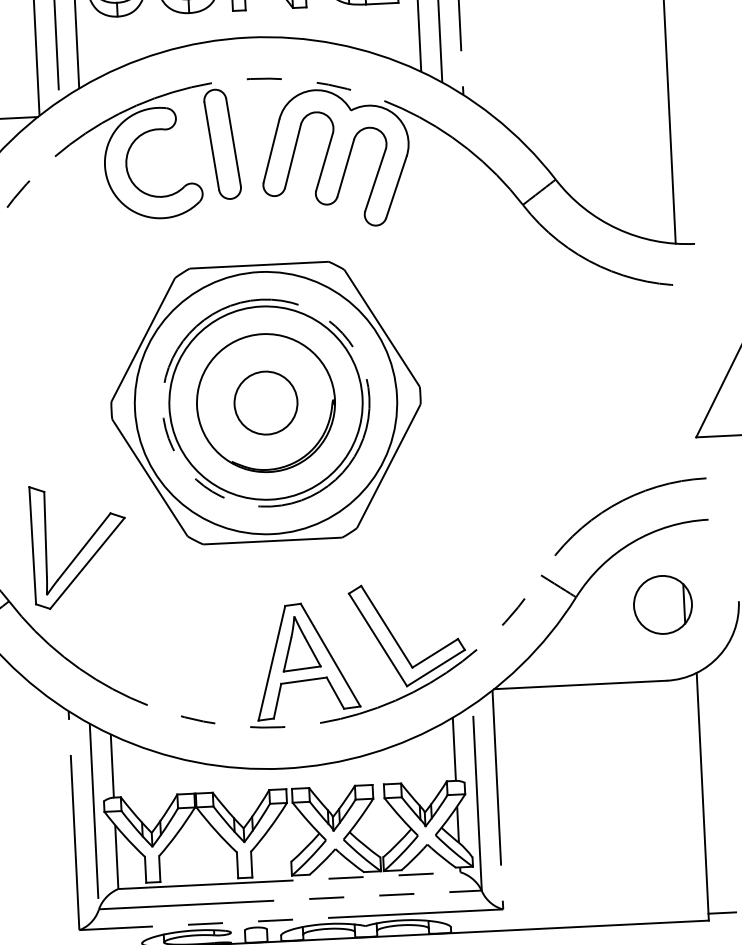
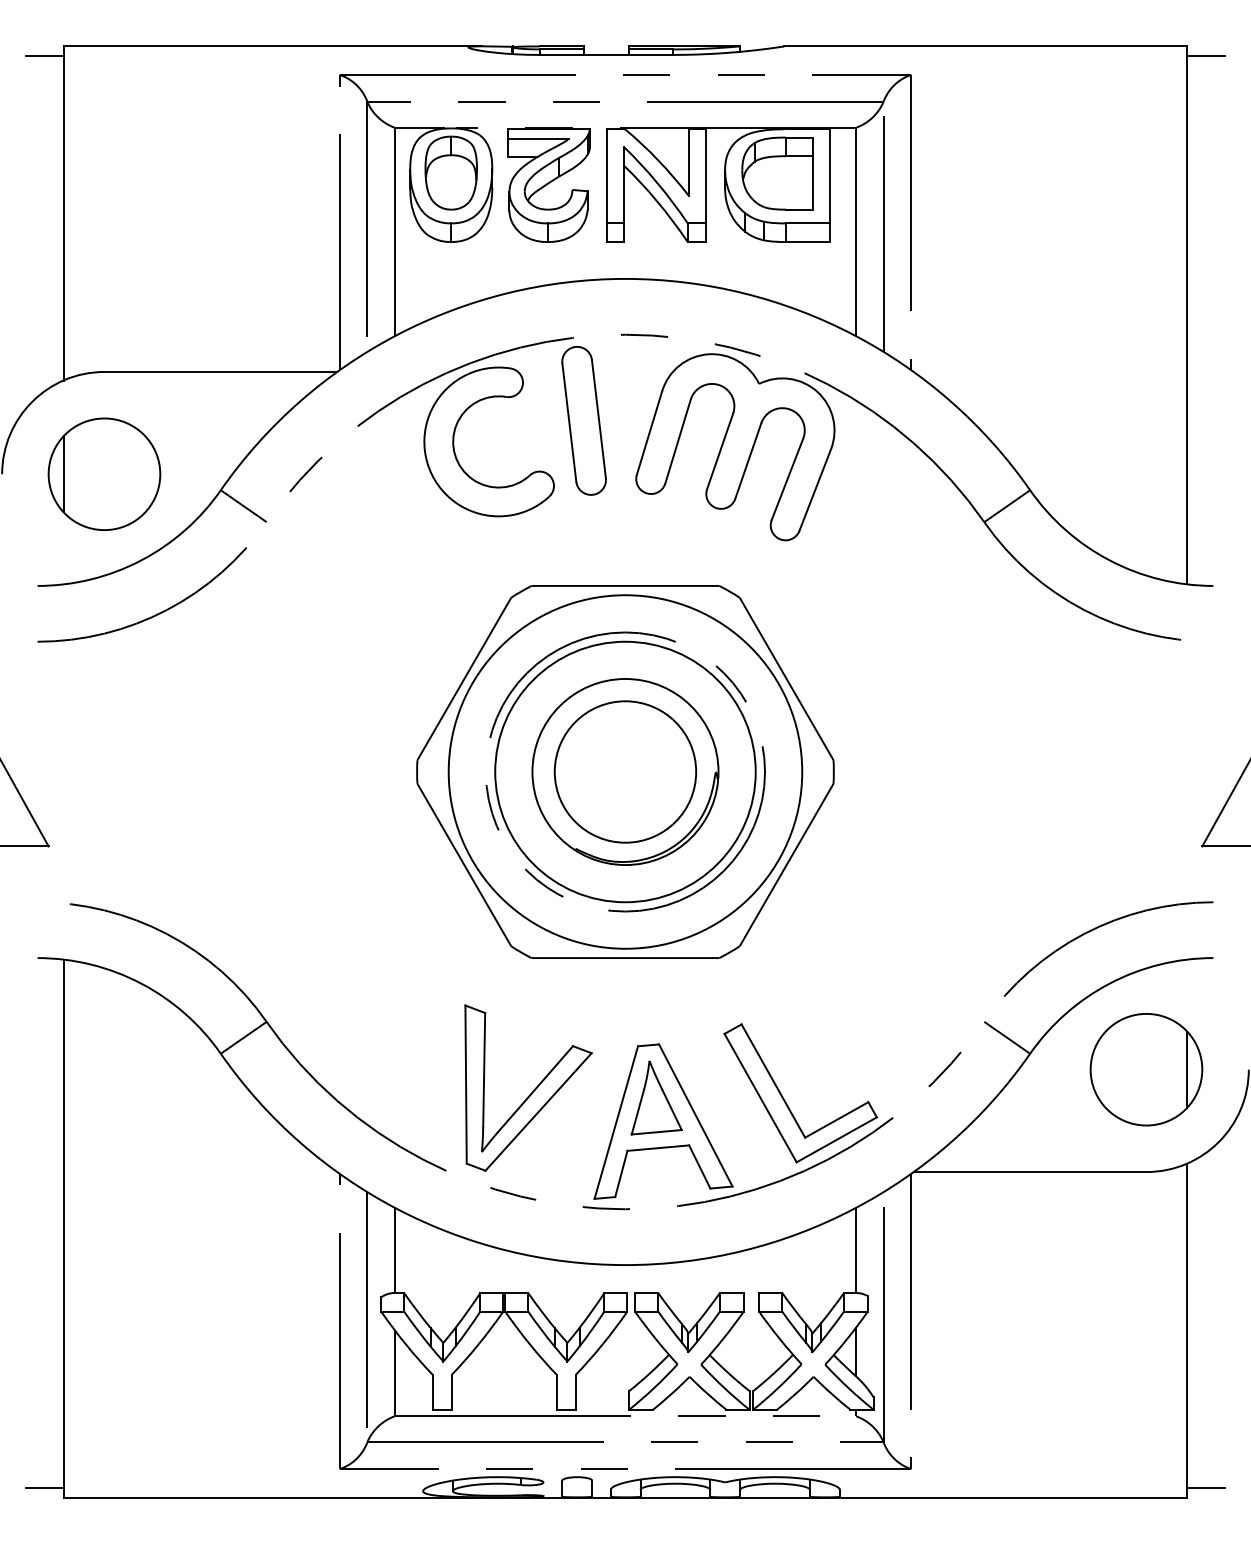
circle: (266, 402) -> (625, 771), size x1.67
part: (79, 545) -> (528, 1087), moved
part: (662, 604) -> (1146, 1069), size x1.43

